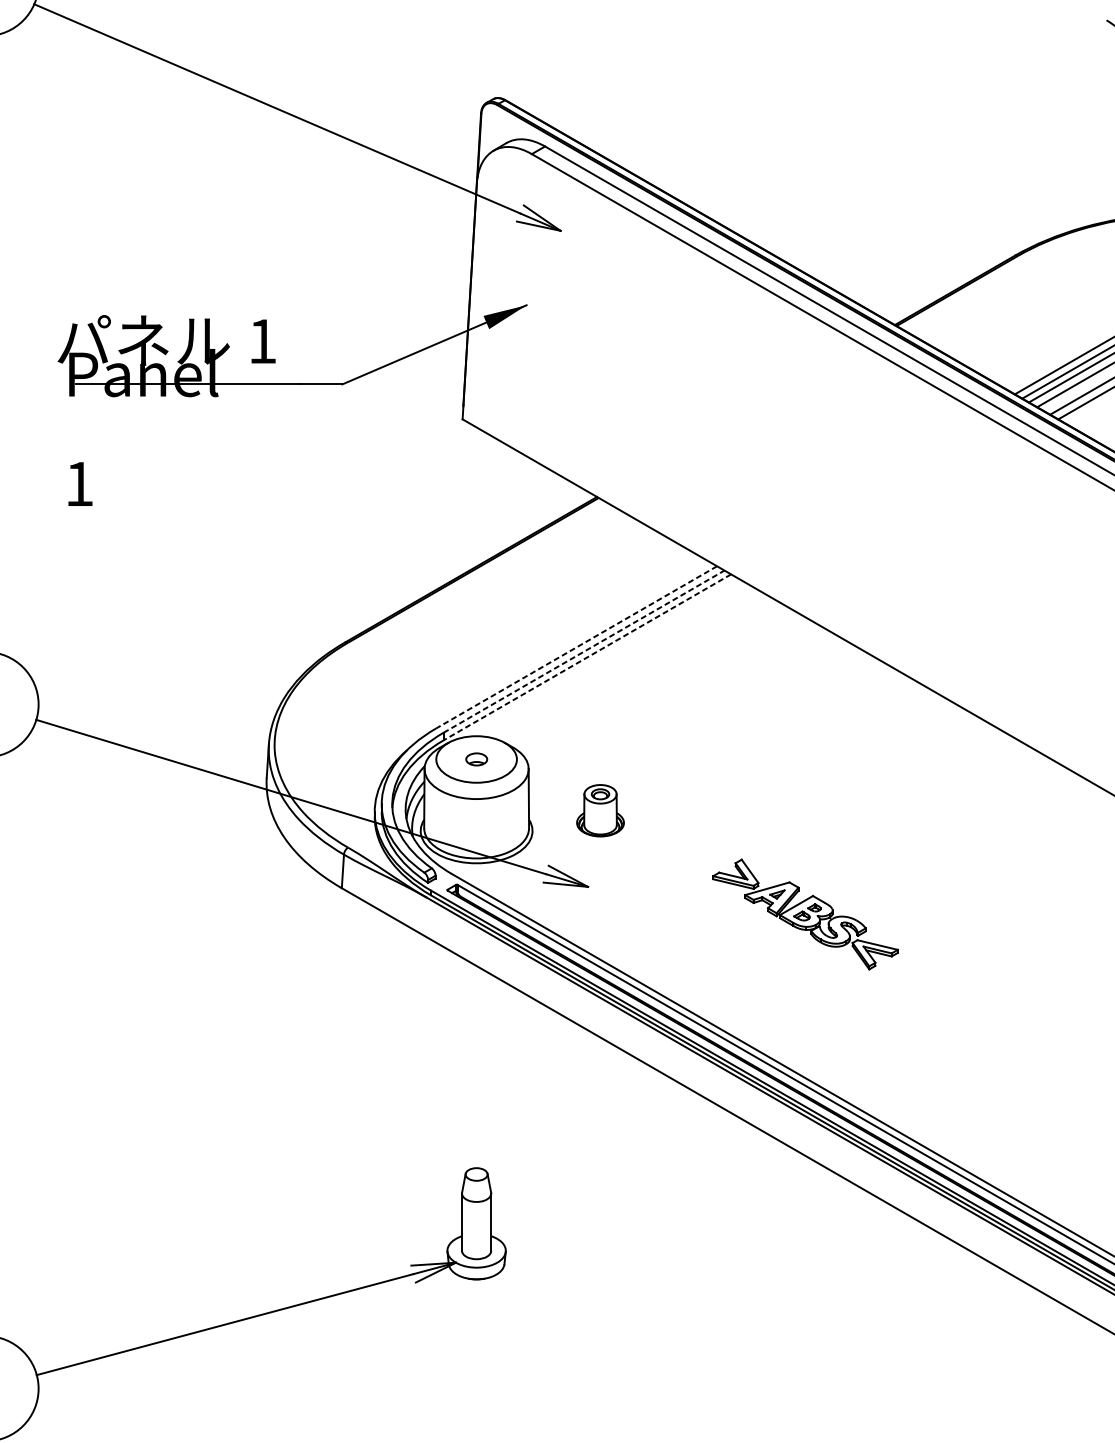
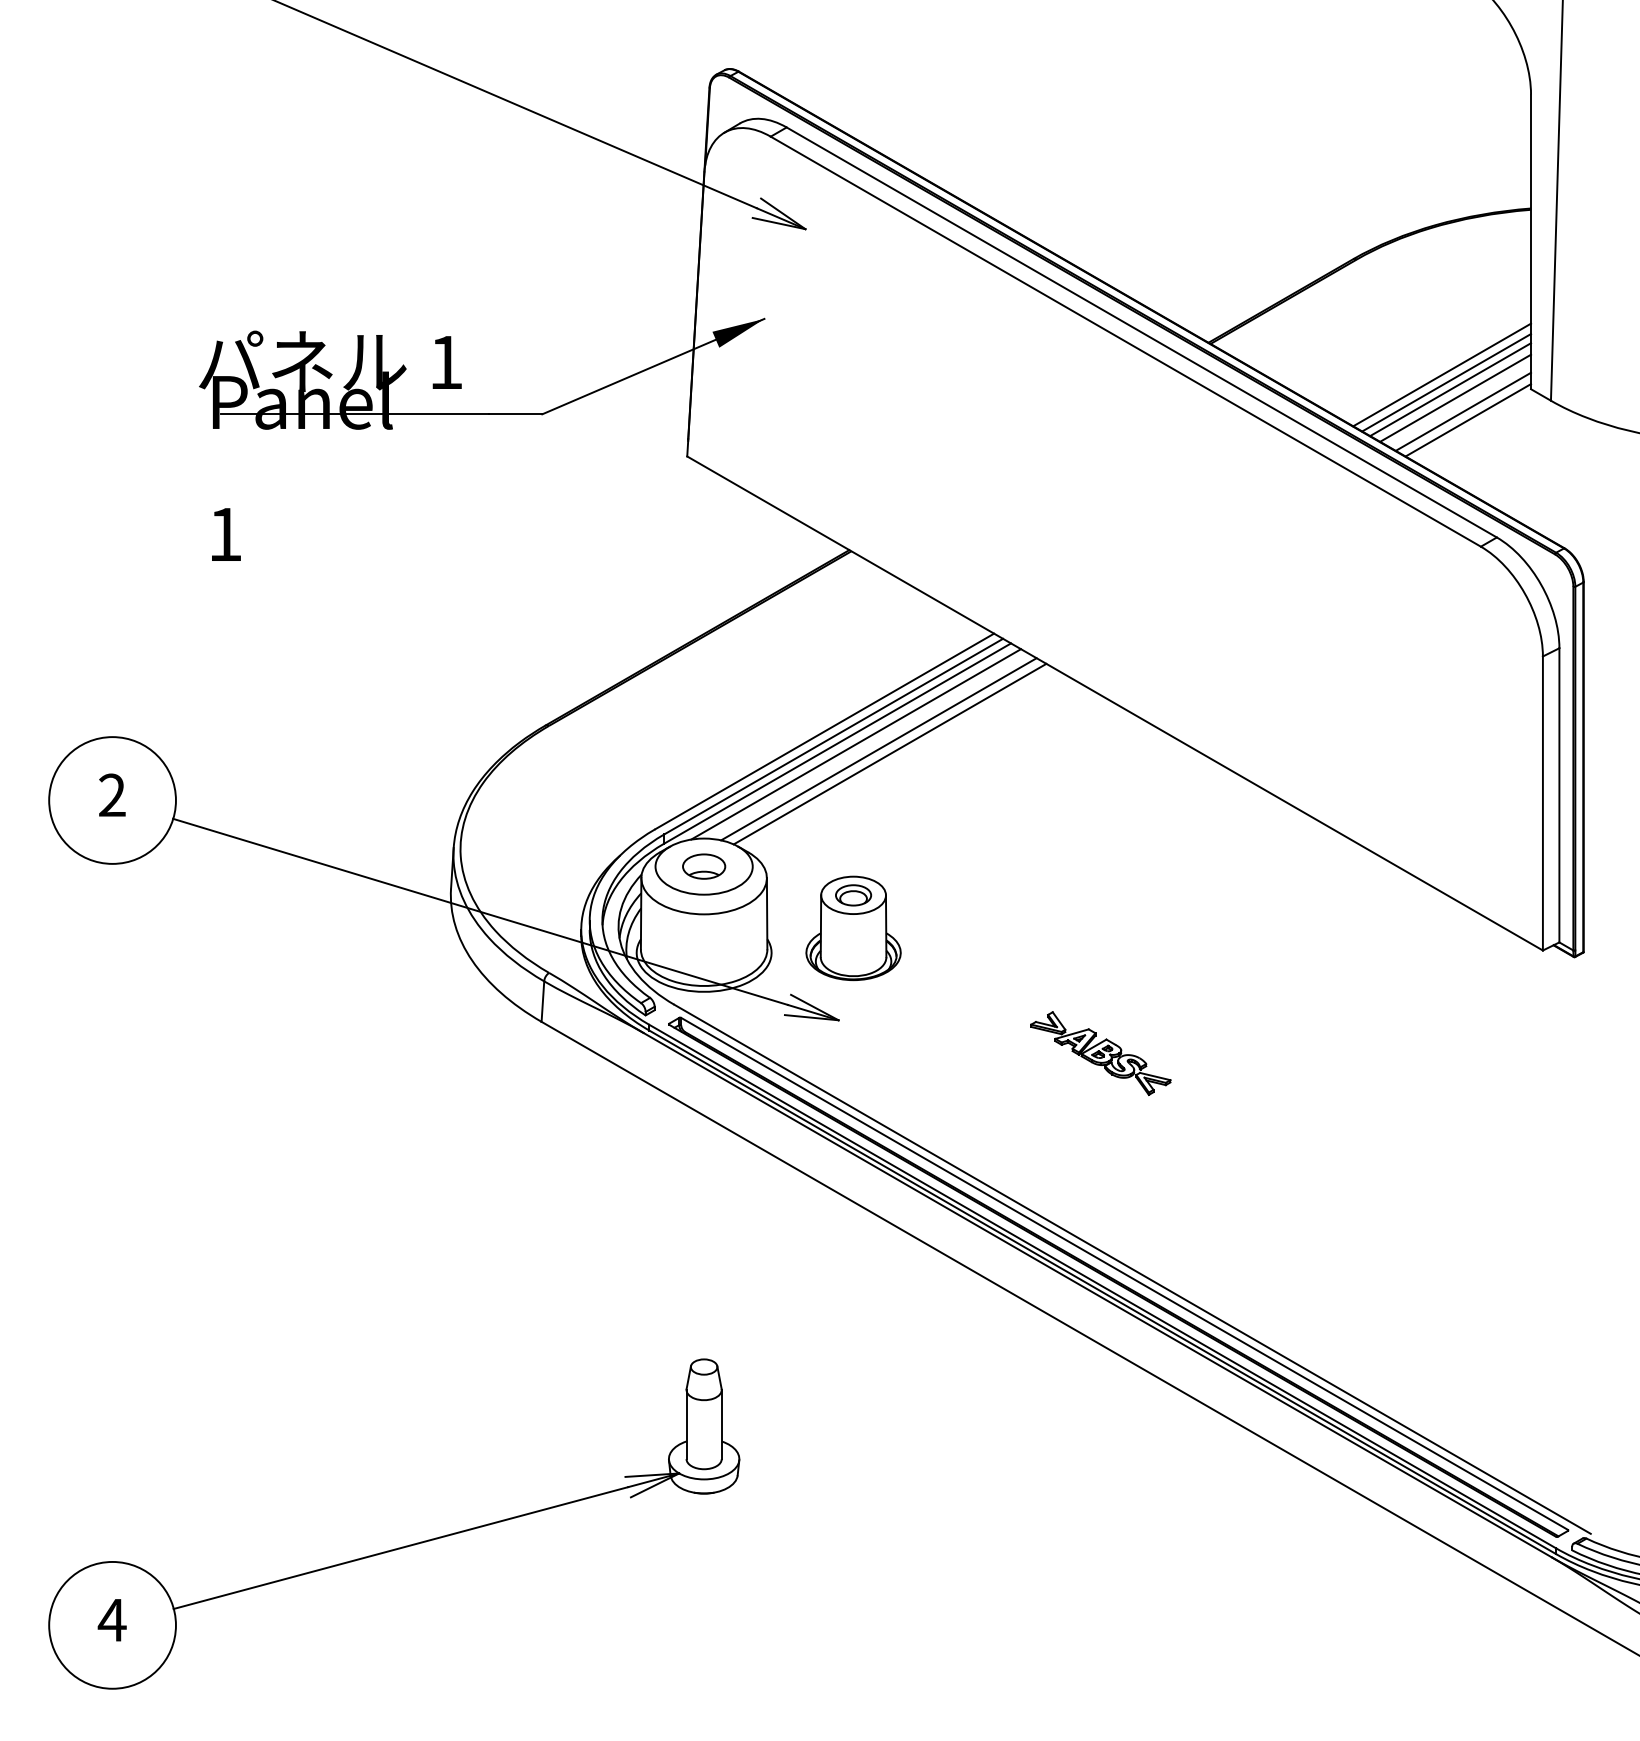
line: (576, 647) -> (824, 731), dashed -> solid
line: (583, 651) -> (833, 736), dashed -> solid
line: (587, 657) -> (837, 743), dashed -> solid
line: (602, 658) -> (856, 744), added
line: (621, 662) -> (878, 749), added
line: (630, 665) -> (889, 753), added
part: (476, 759) -> (704, 866), size x1.67
part: (600, 810) -> (853, 928), size x1.67
part: (805, 914) -> (1100, 1053), size x0.62

